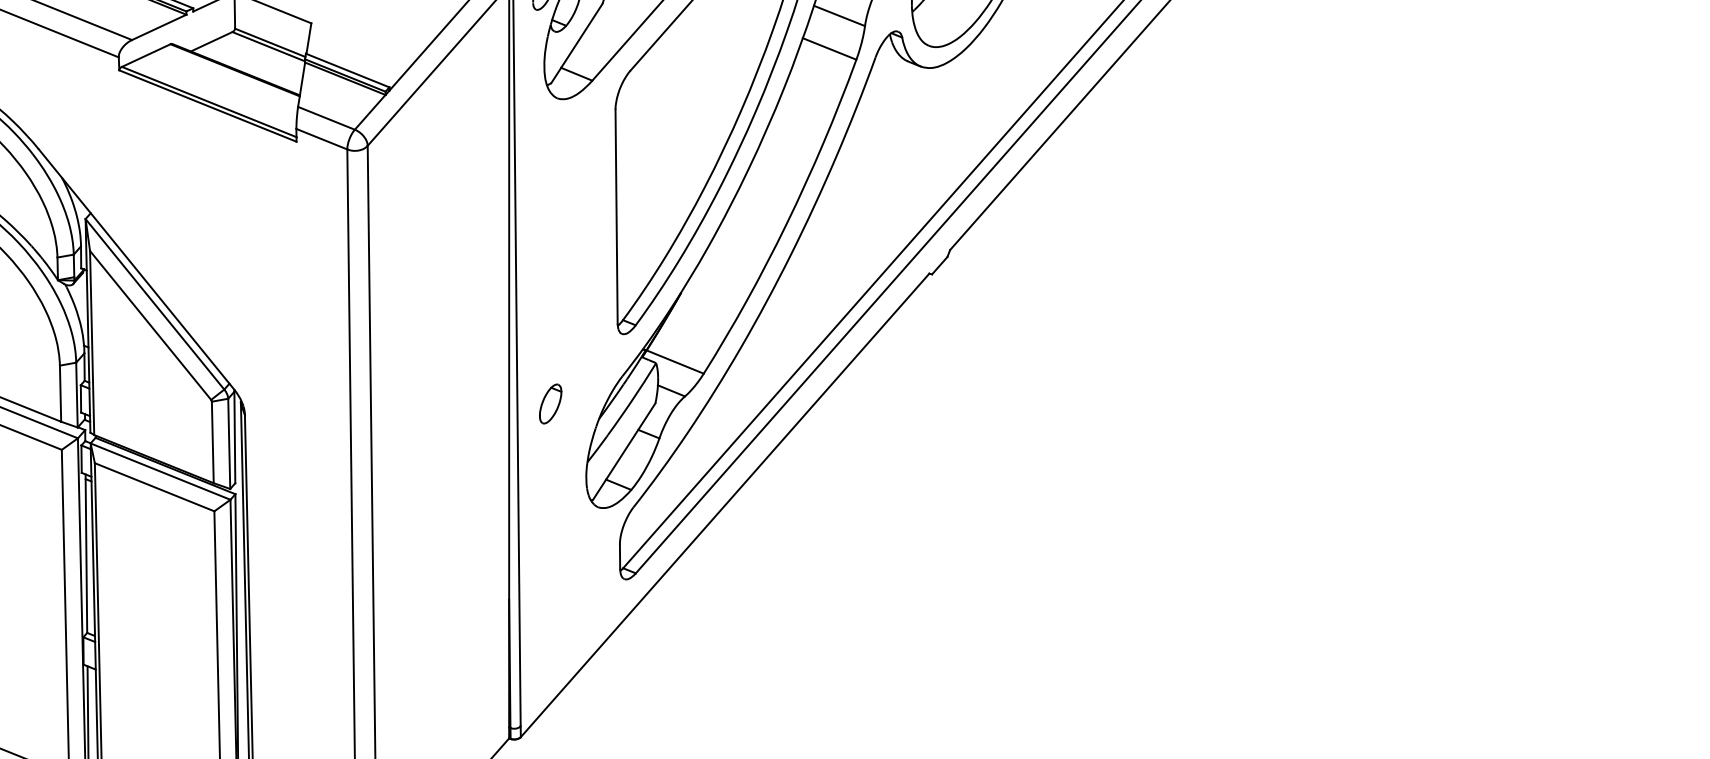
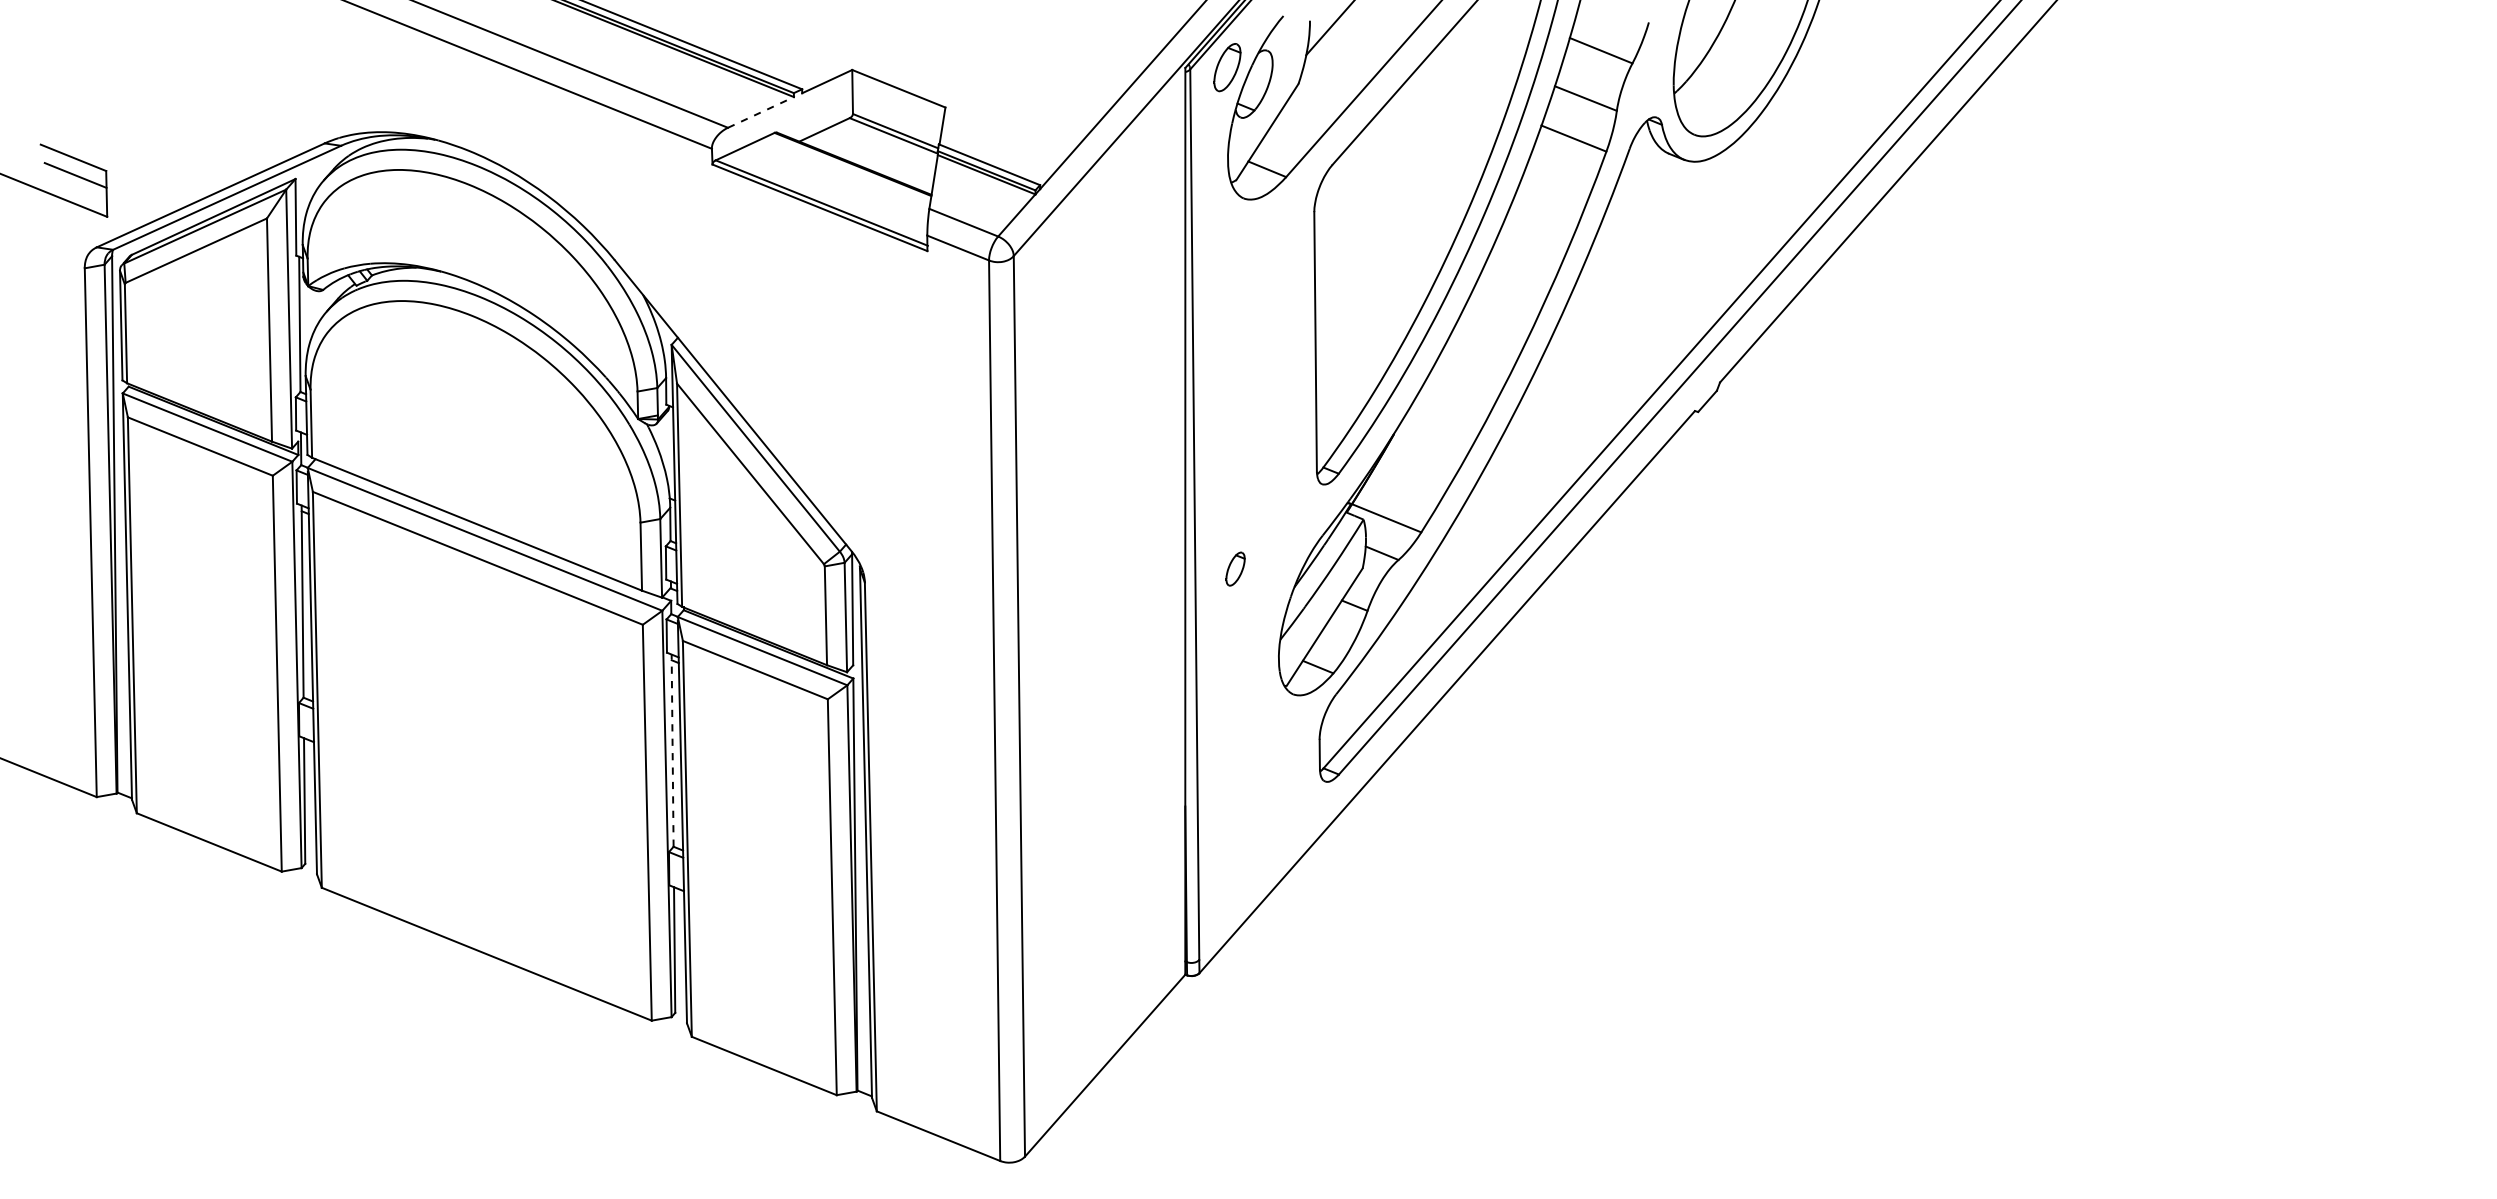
line: (159, 27) -> (761, 112), solid -> dashed
part: (550, 403) -> (1235, 568), size x0.7
line: (86, 553) -> (672, 750), solid -> dashed

